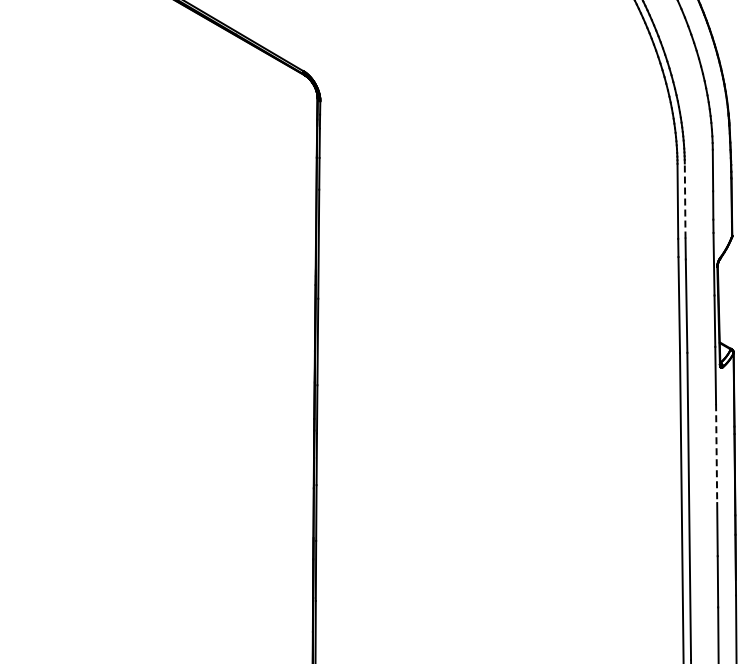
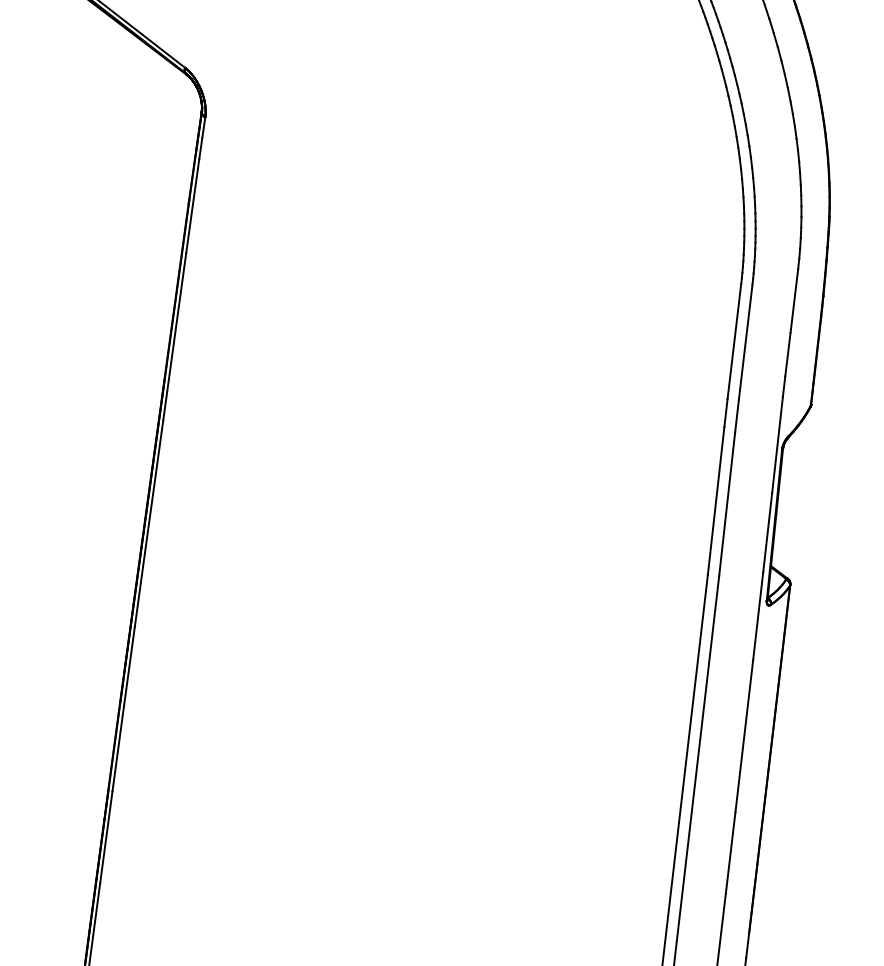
line: (685, 201) -> (746, 343), dashed -> solid
line: (716, 454) -> (743, 737), dashed -> solid

